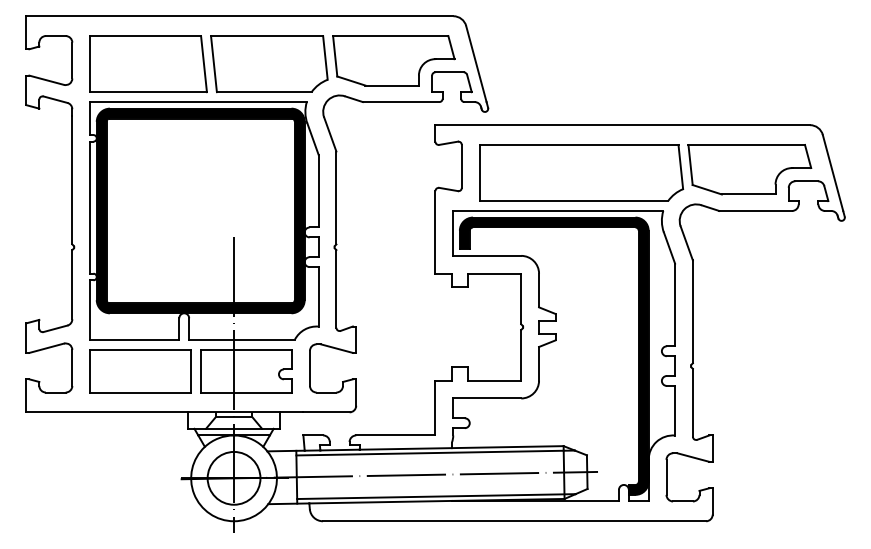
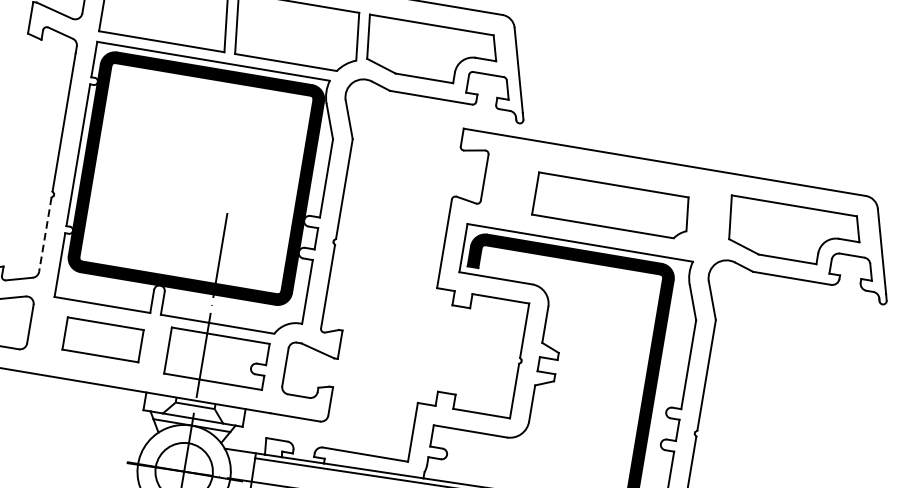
part: (581, 172) -> (612, 205), size x0.7
line: (72, 284) -> (45, 234), solid -> dashed
part: (140, 371) -> (102, 340), size x0.7

